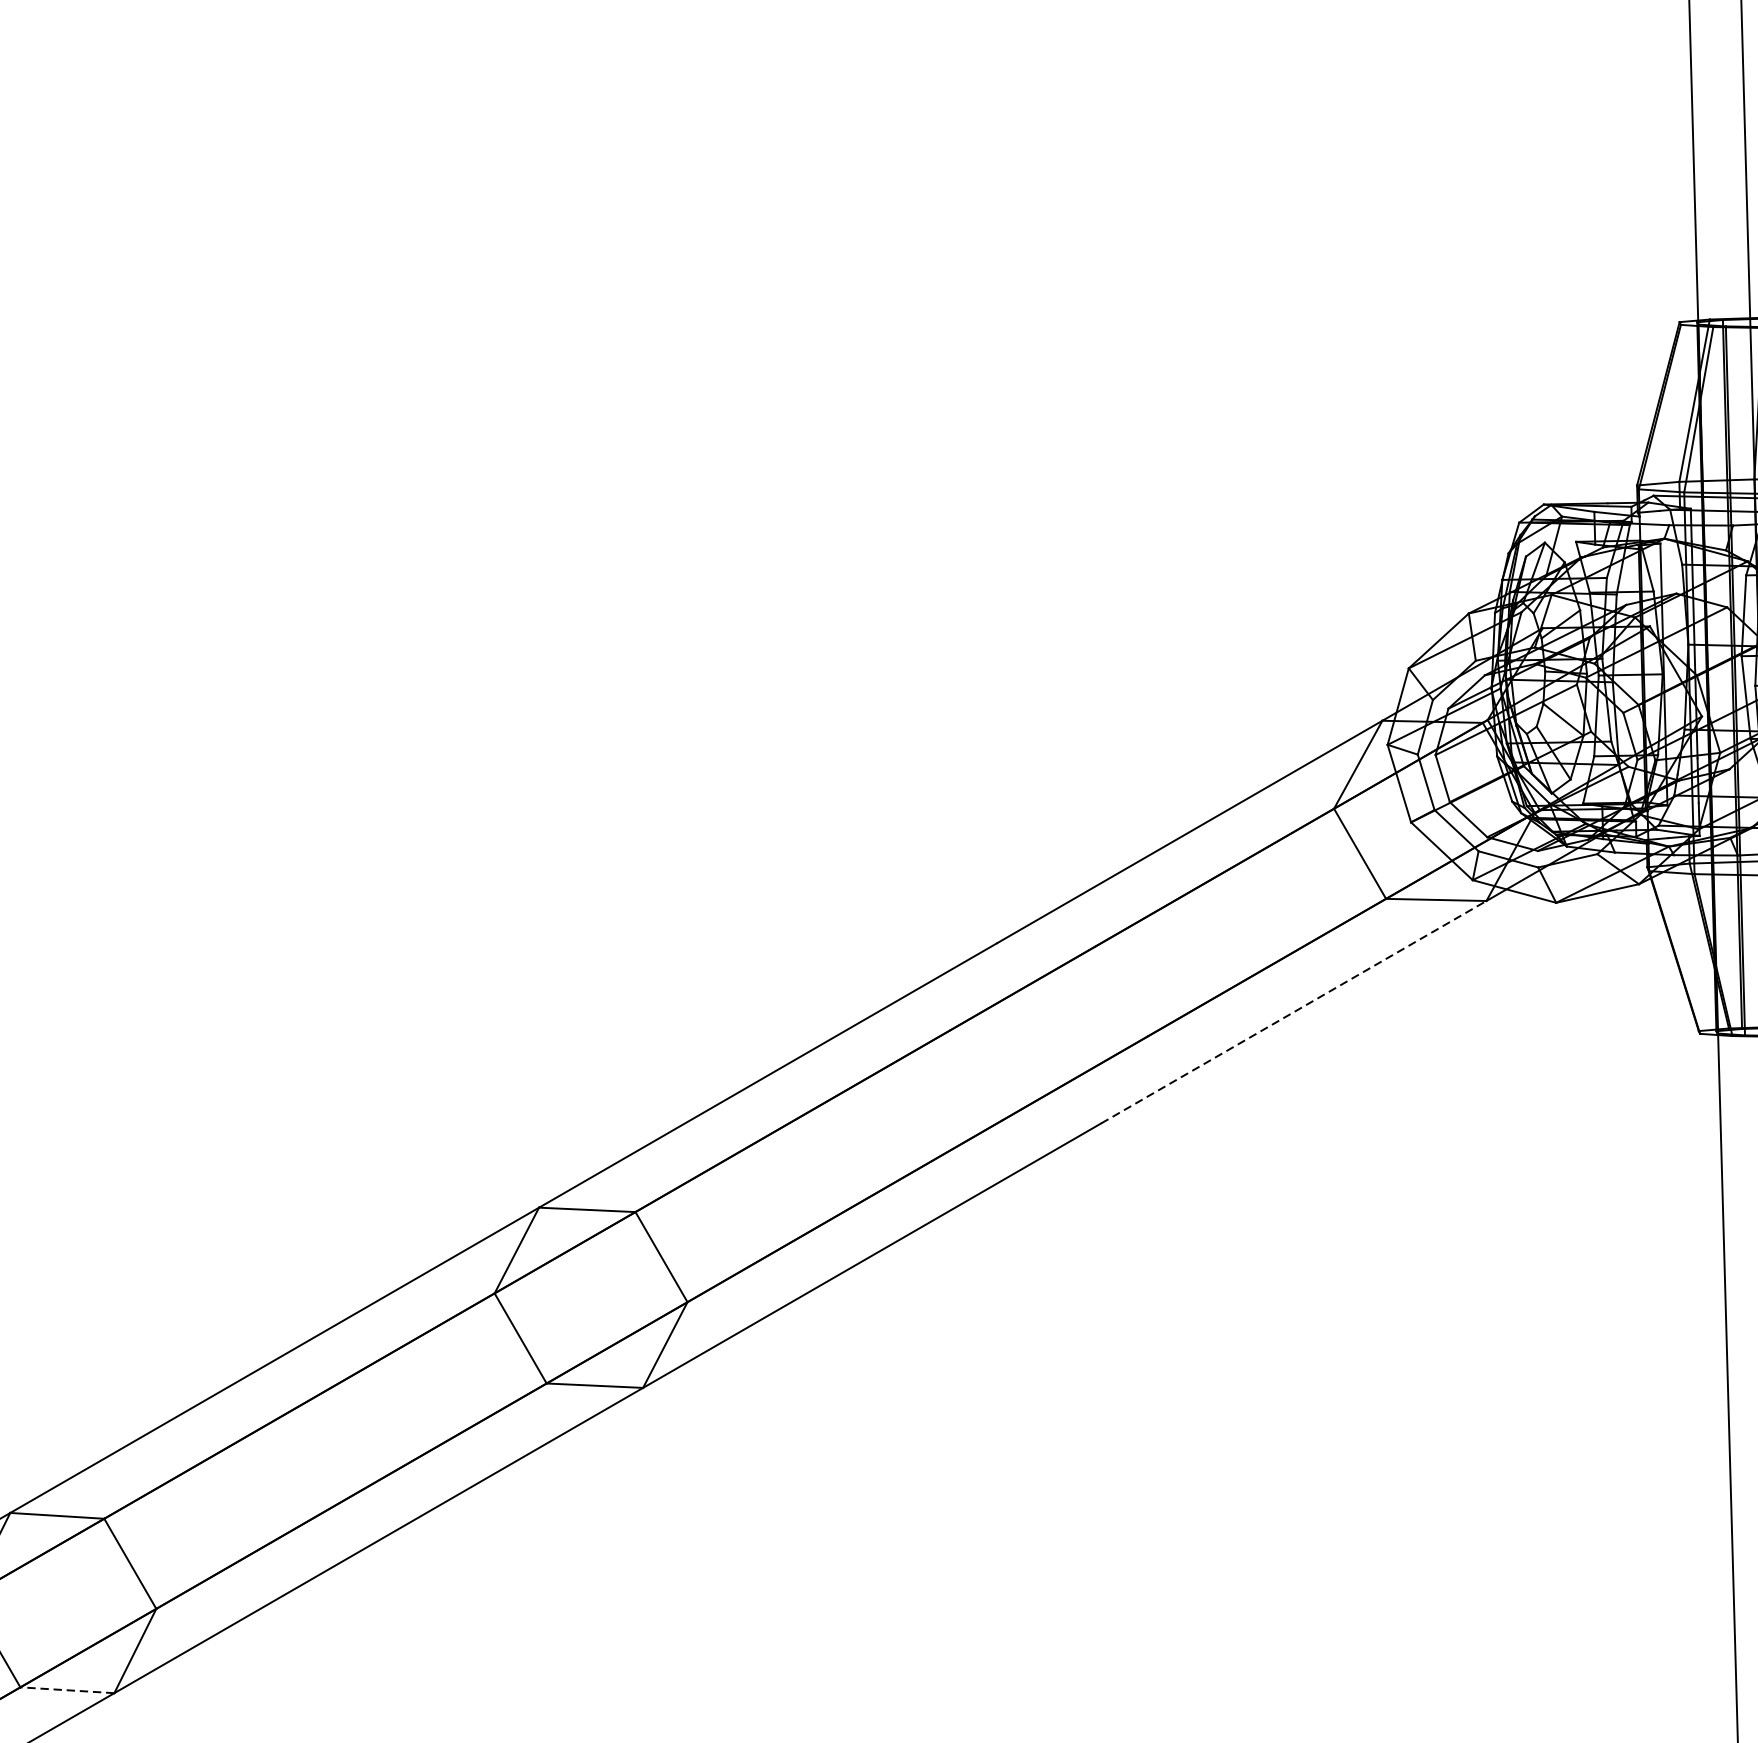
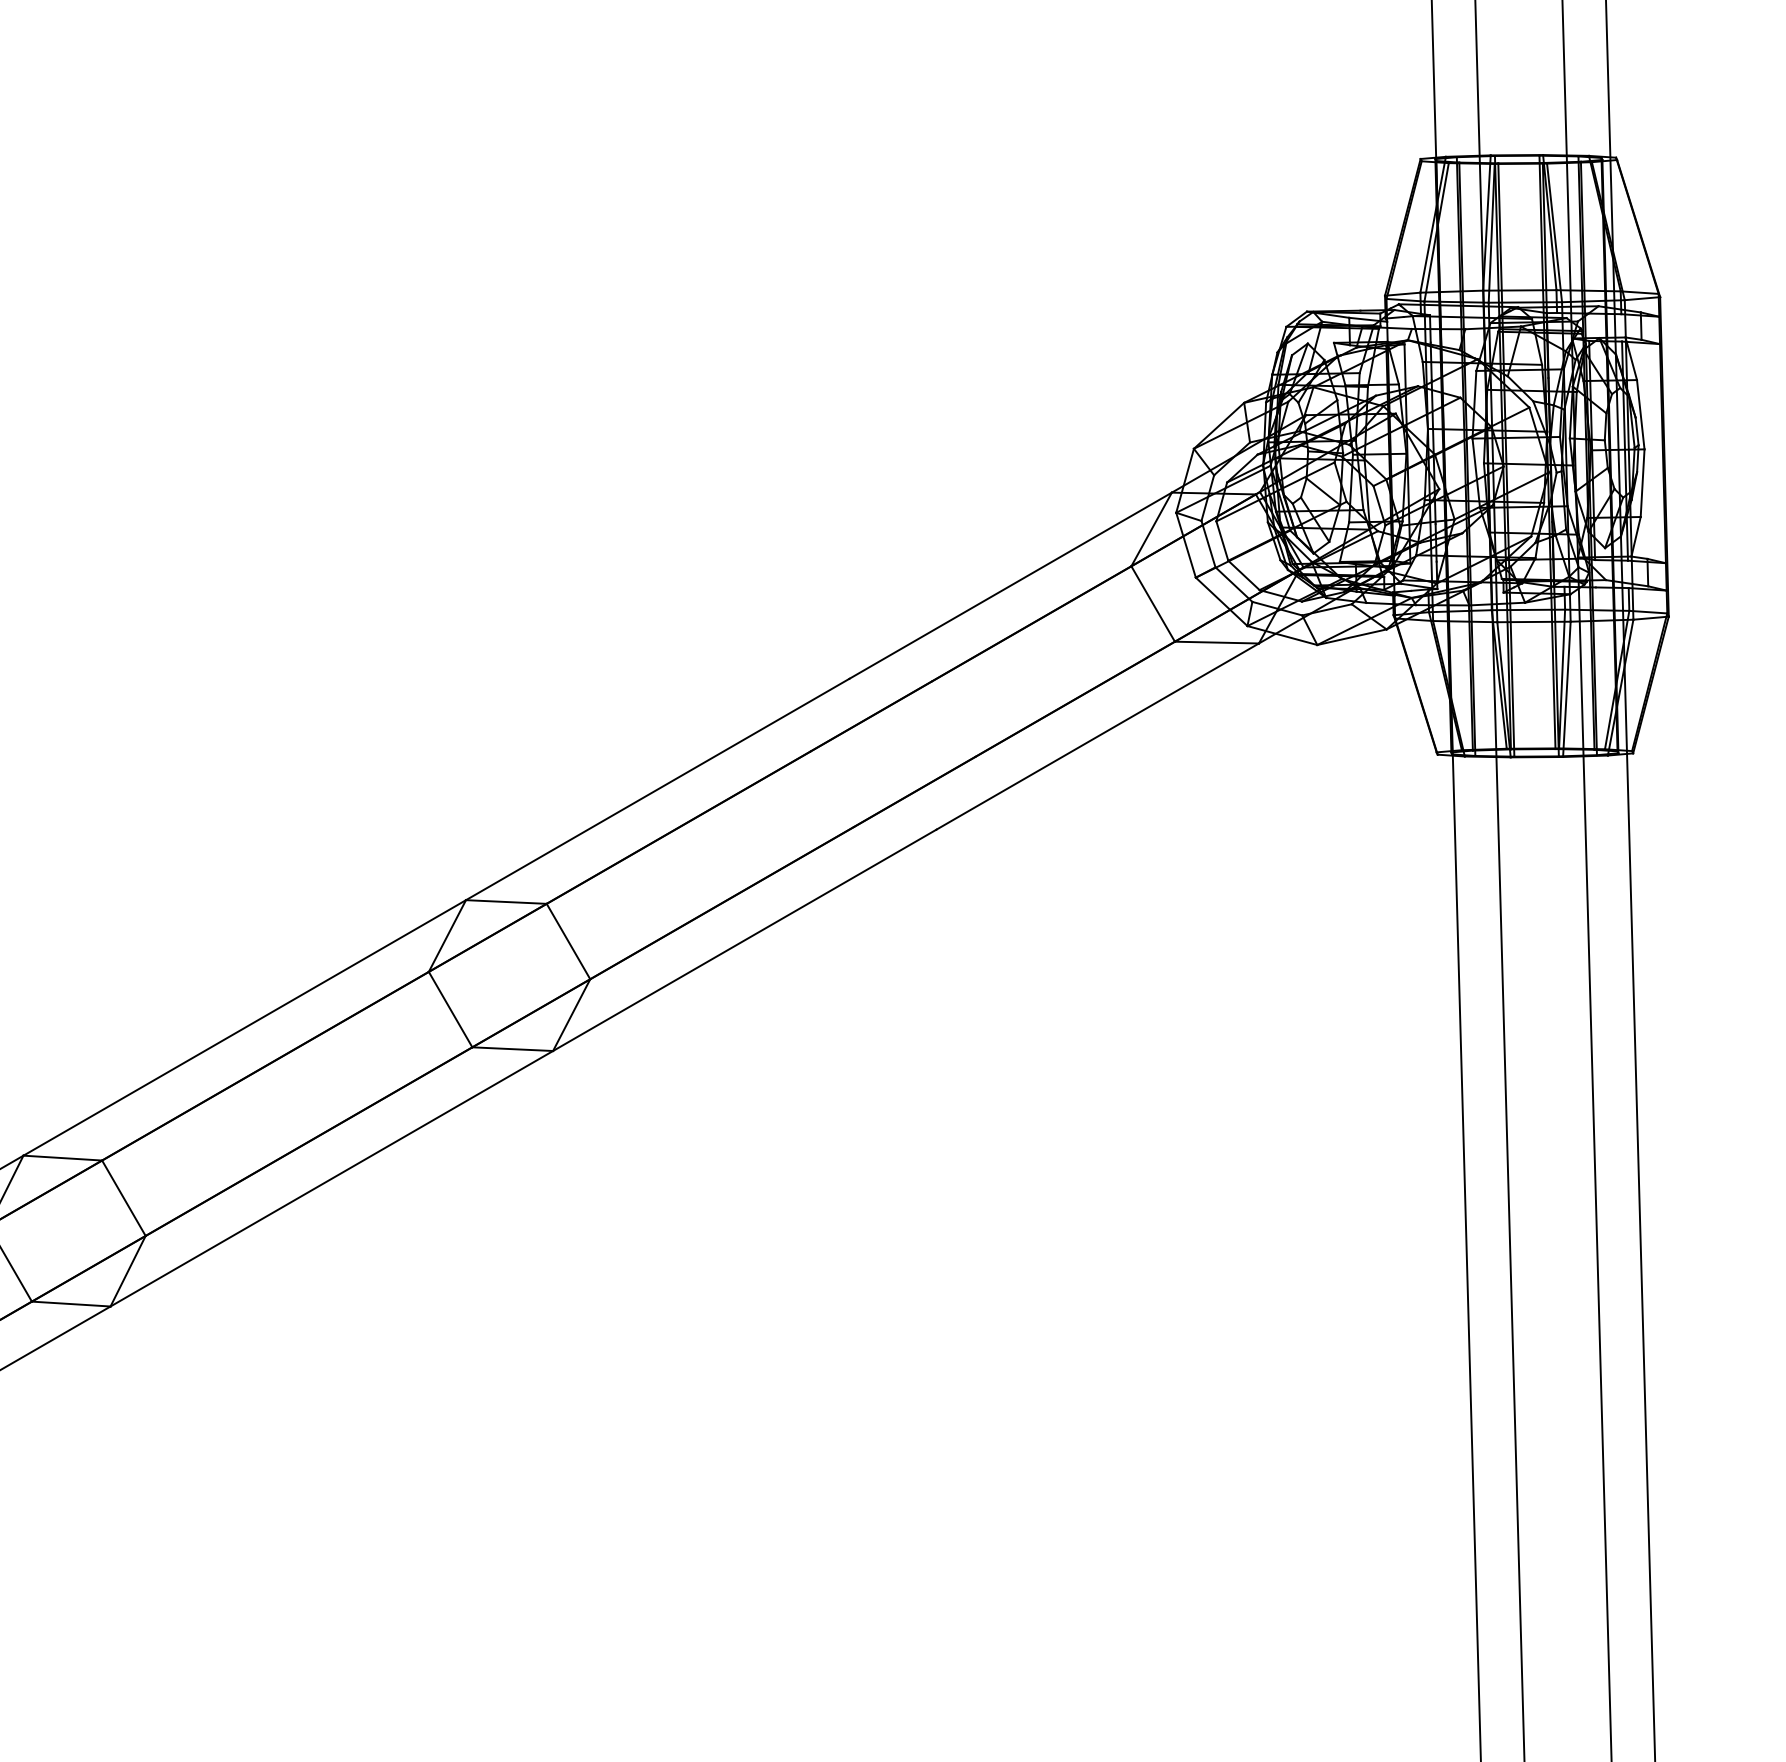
line: (1294, 1012) -> (1098, 736), dashed -> solid
line: (66, 1690) -> (70, 1304), dashed -> solid

